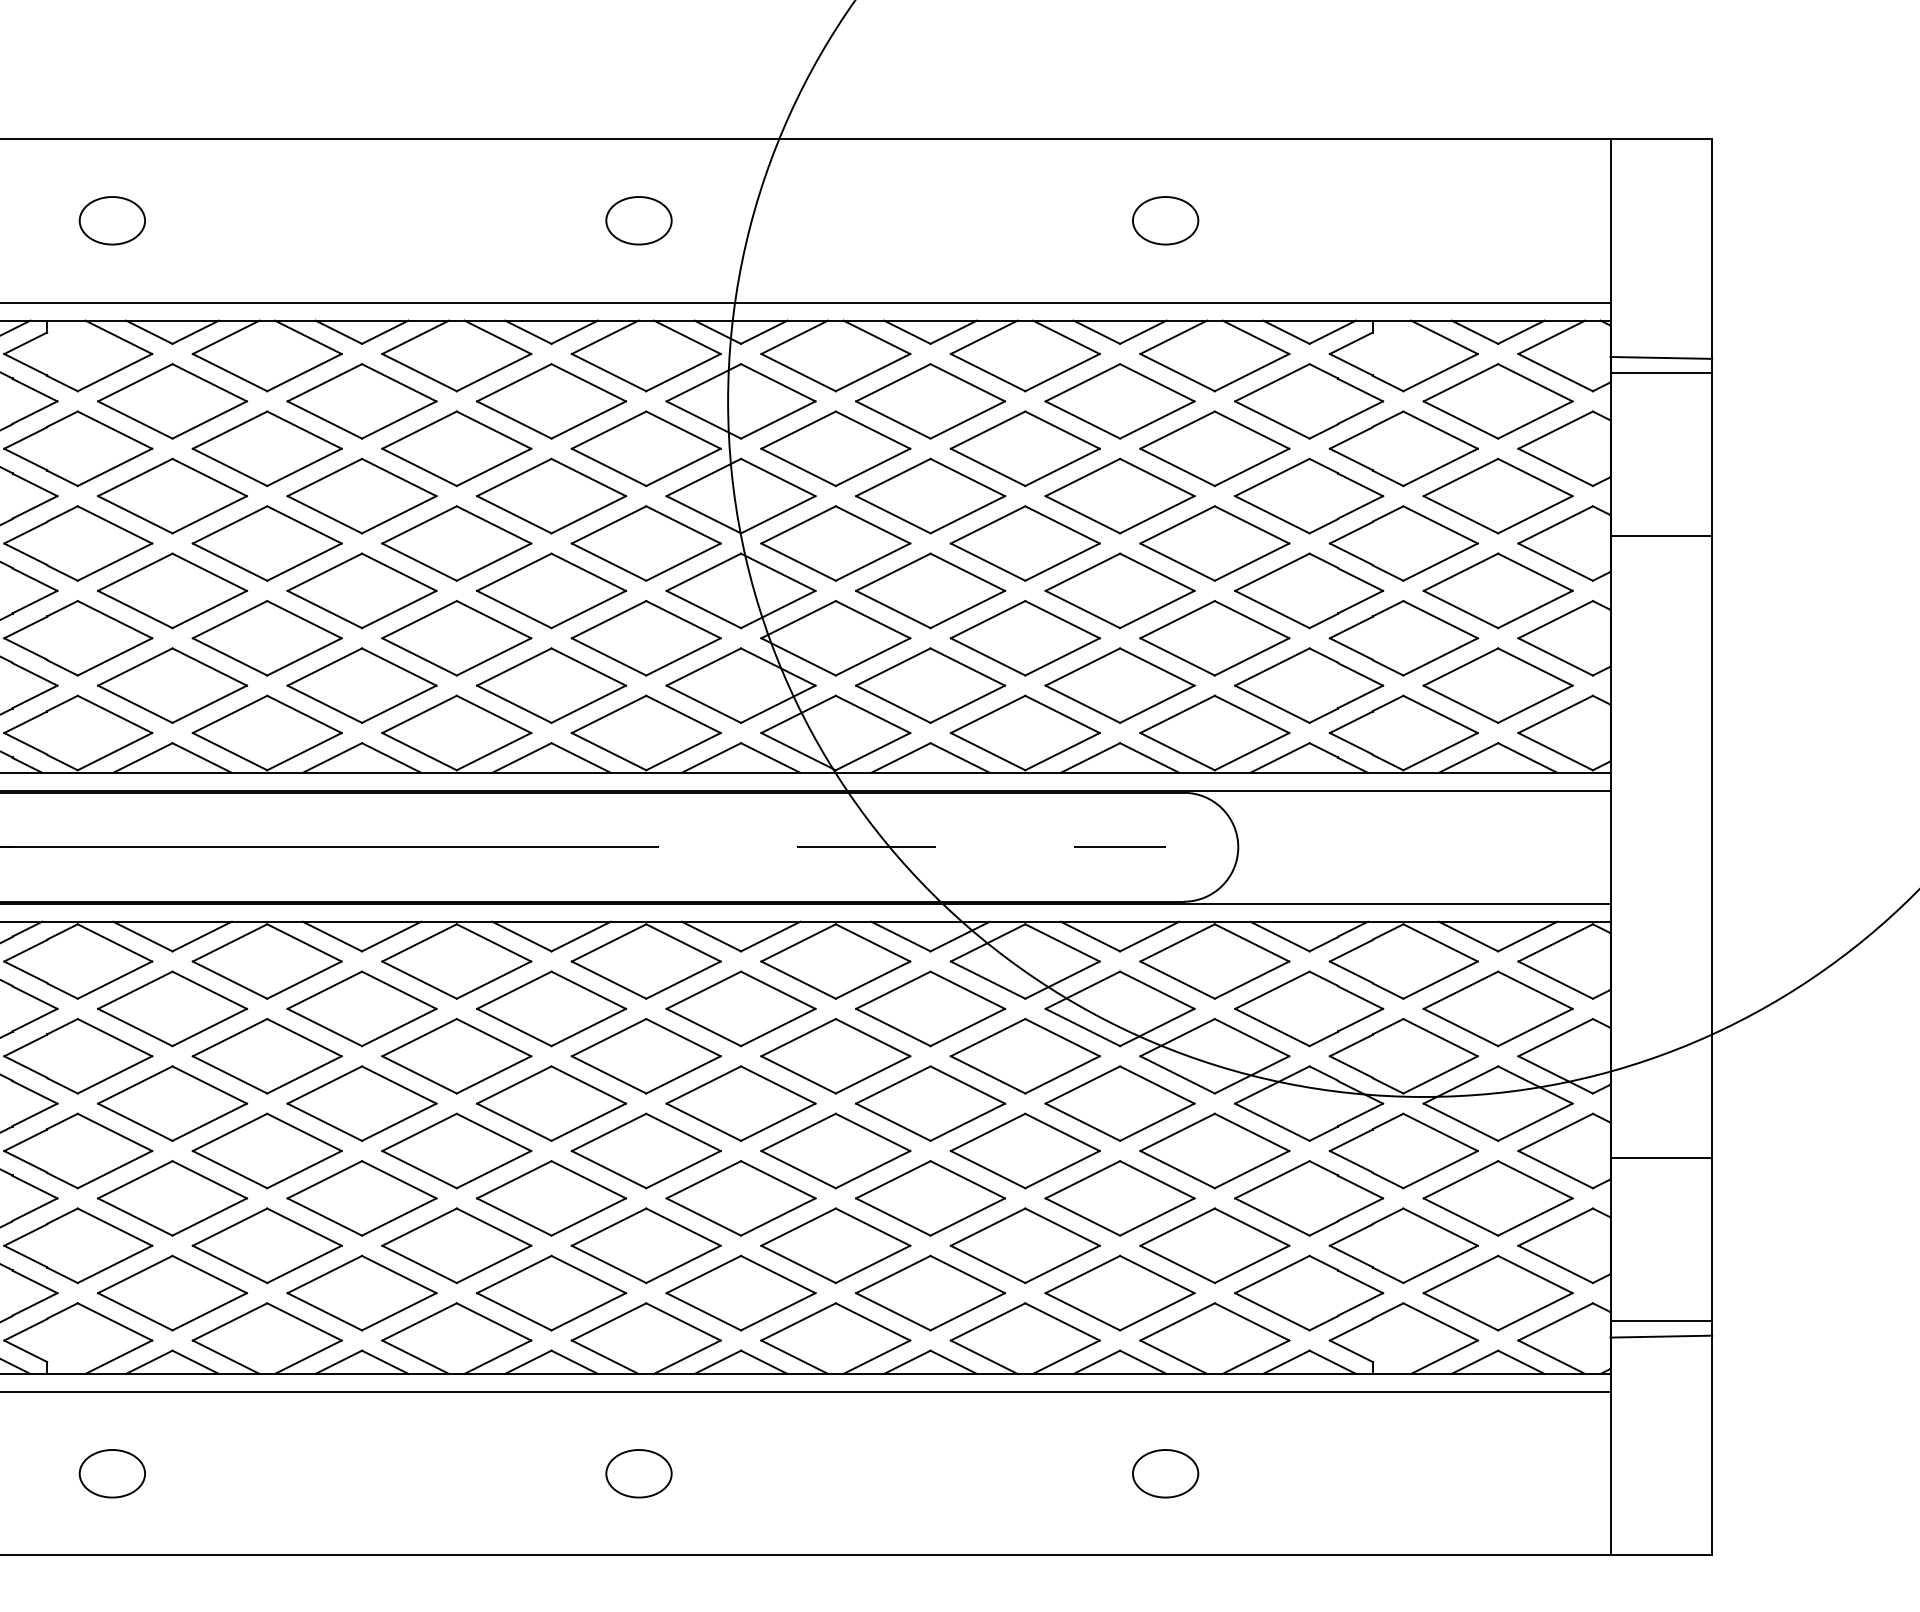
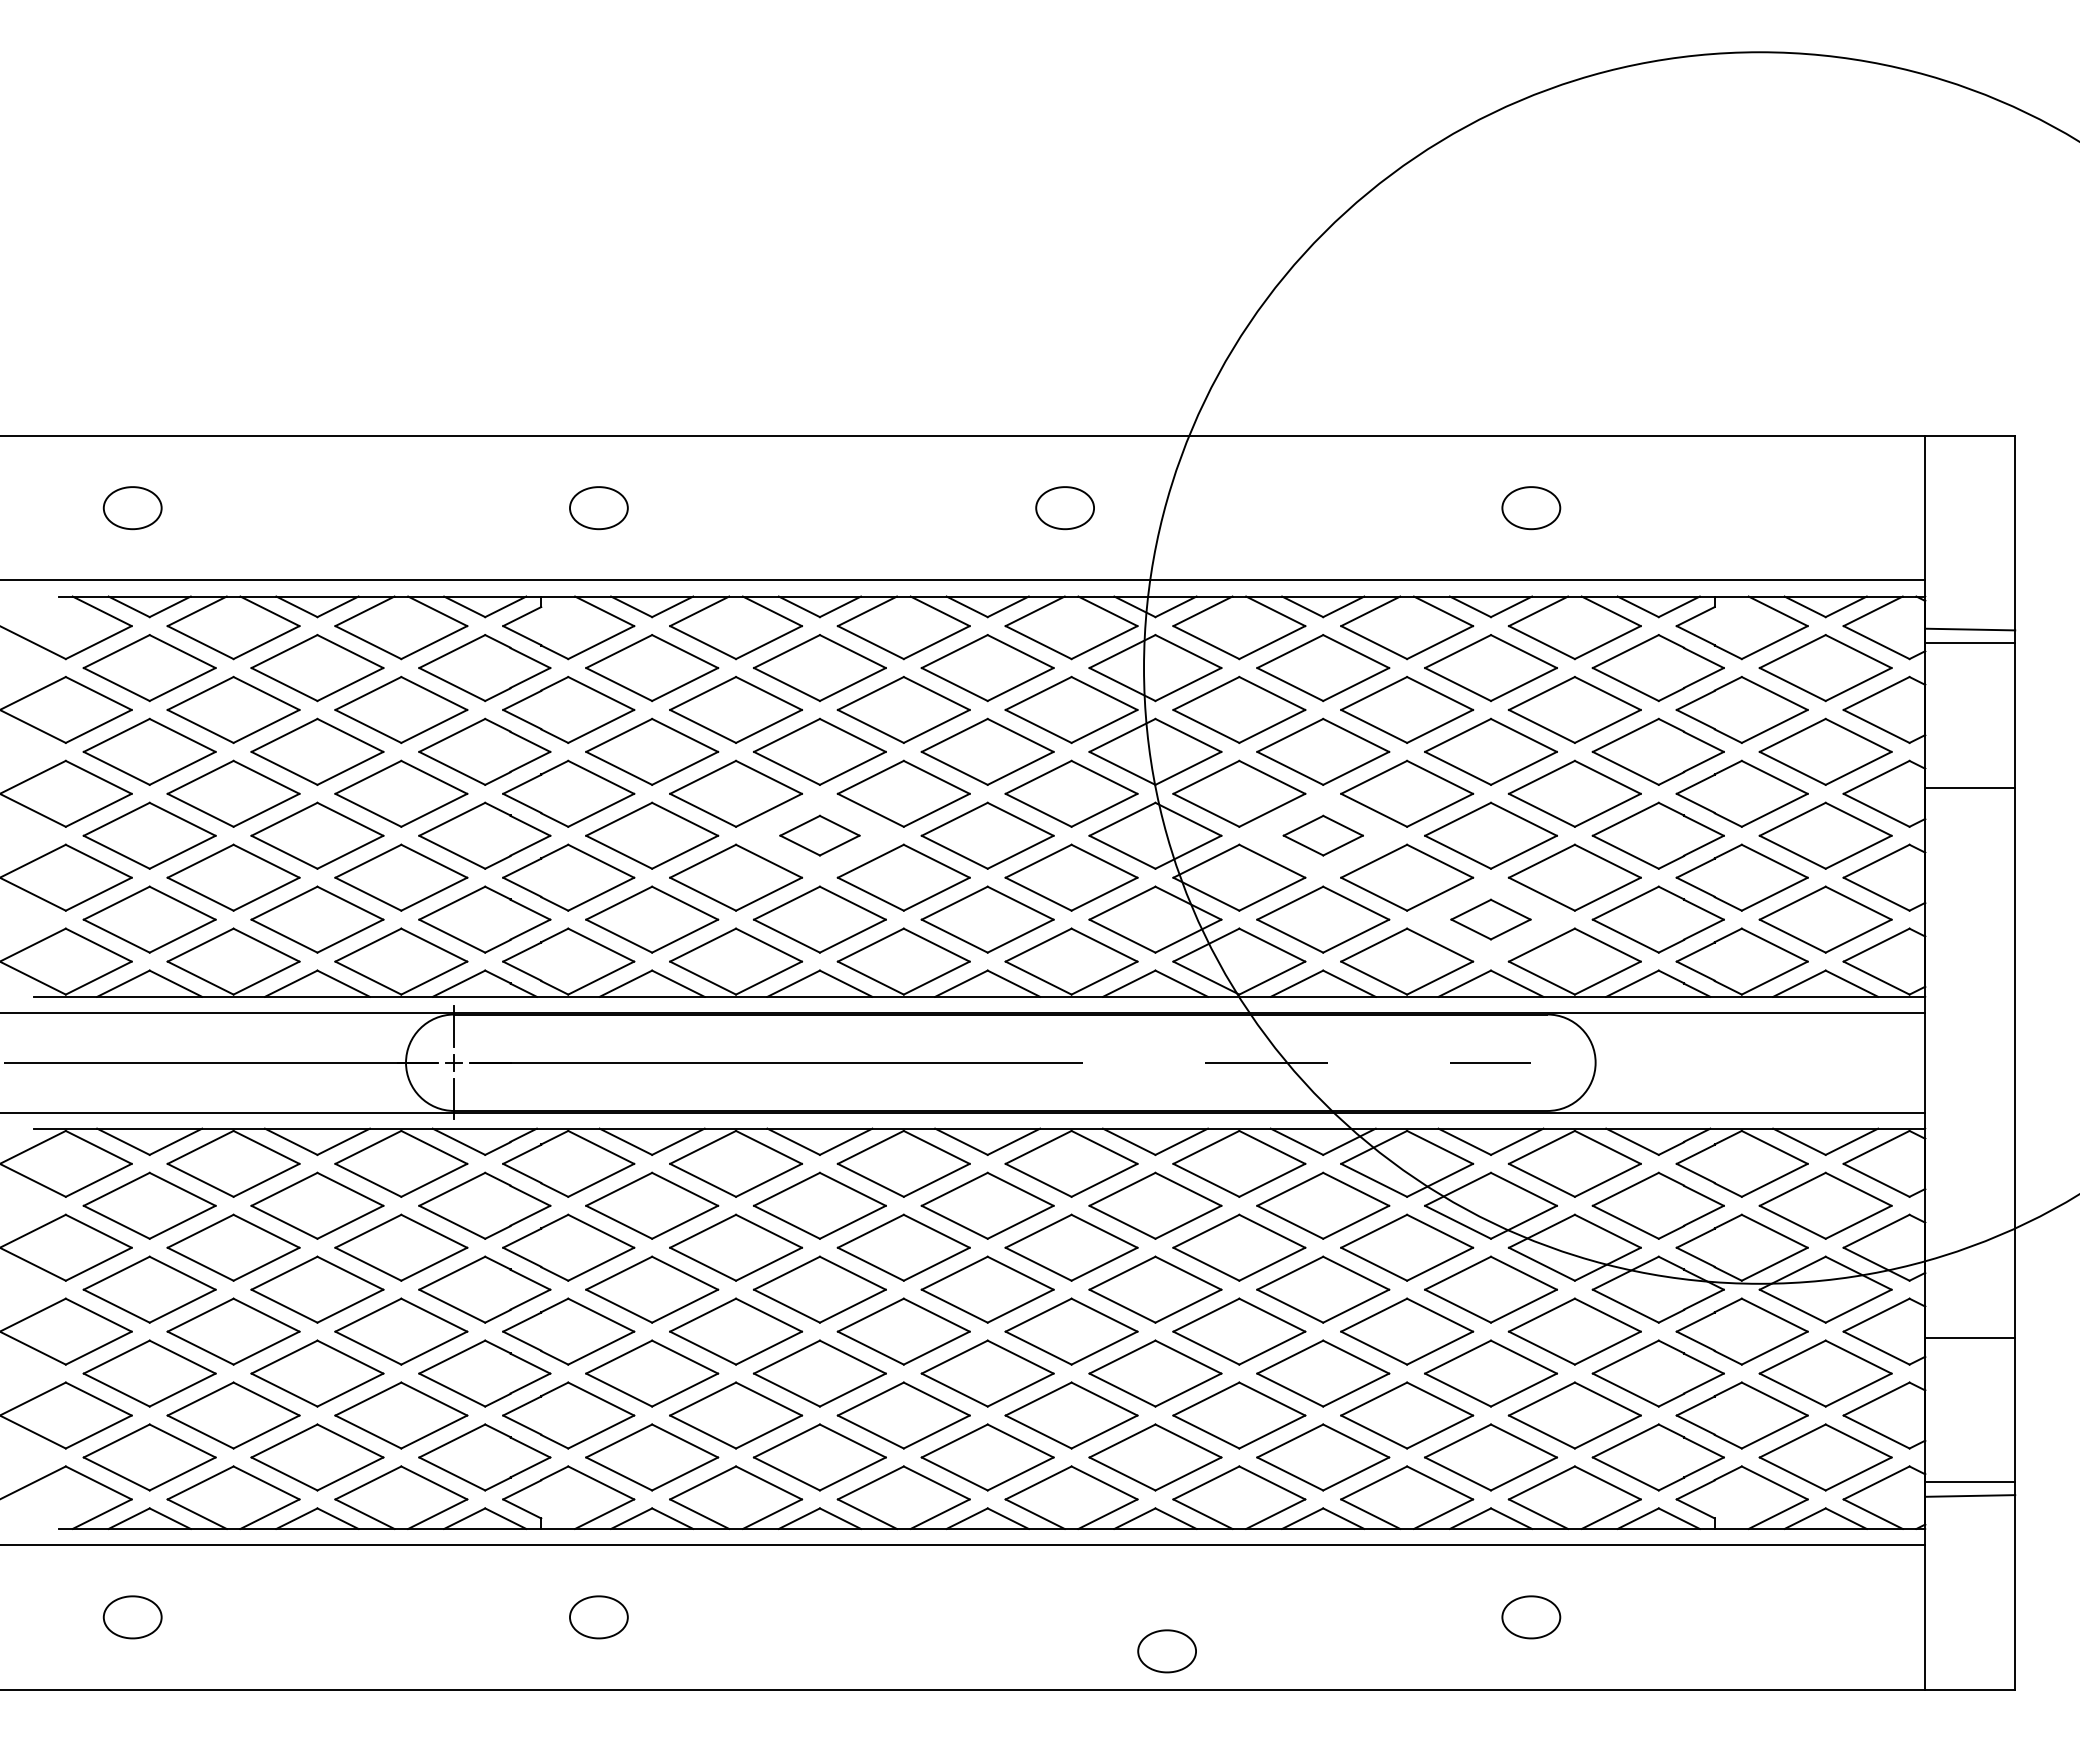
part: (361, 590) -> (819, 835), size x0.6
part: (930, 590) -> (1323, 835), size x0.6
part: (1119, 685) -> (1490, 919), size x0.6
part: (638, 1473) -> (1166, 1651), moved

